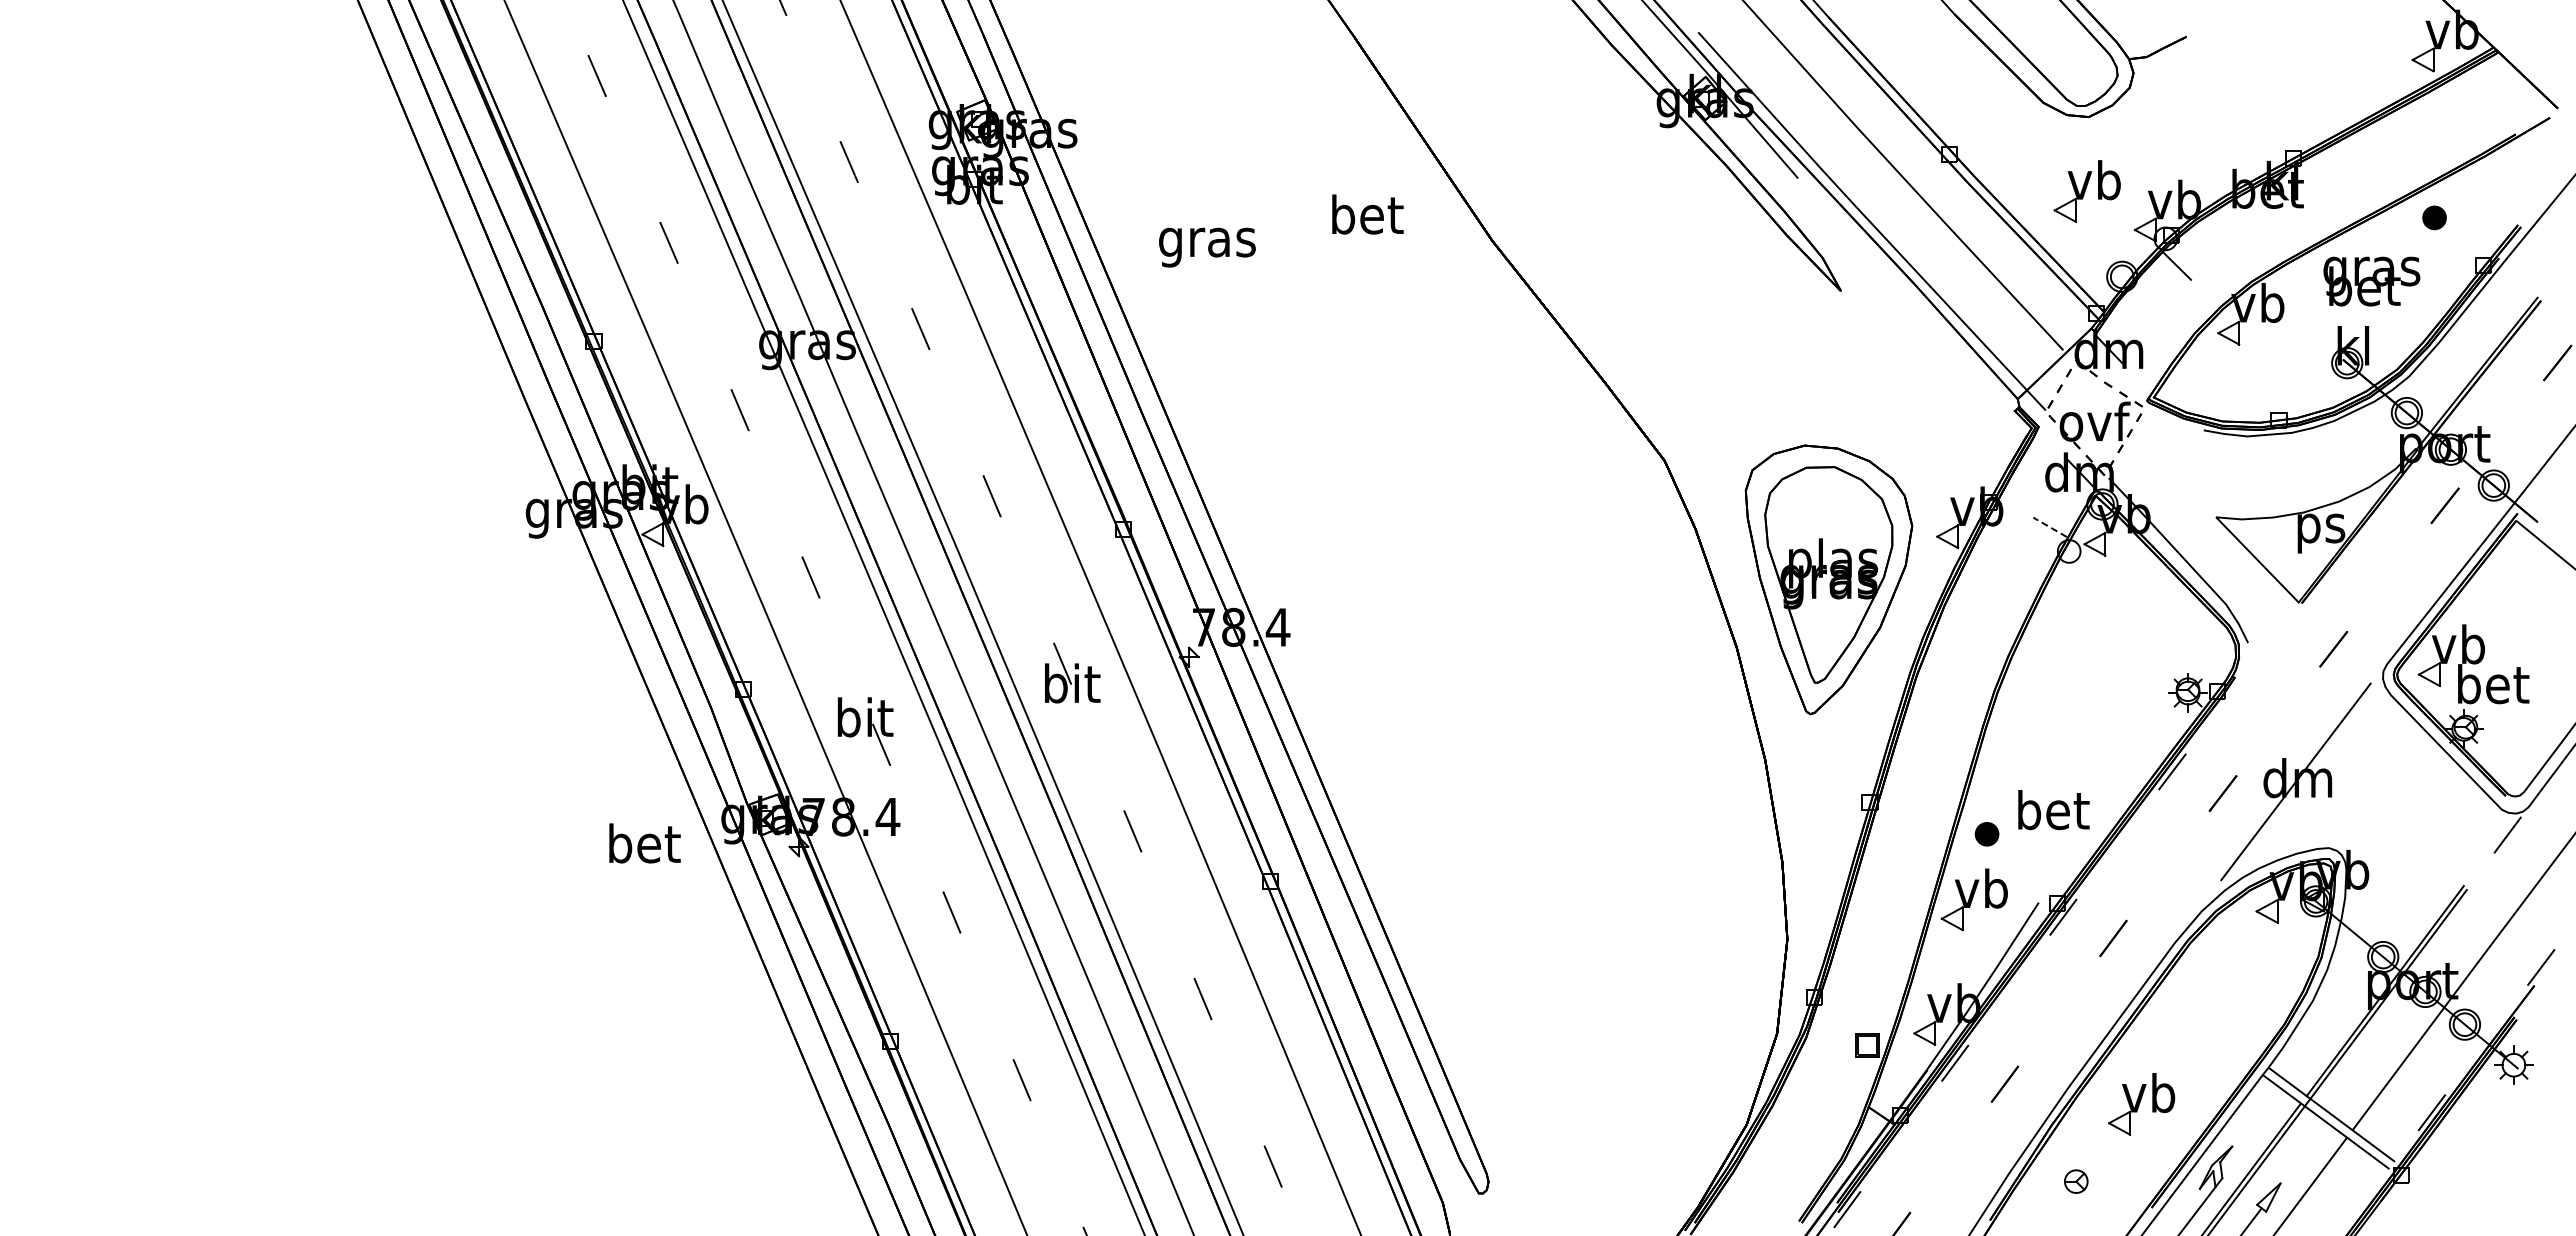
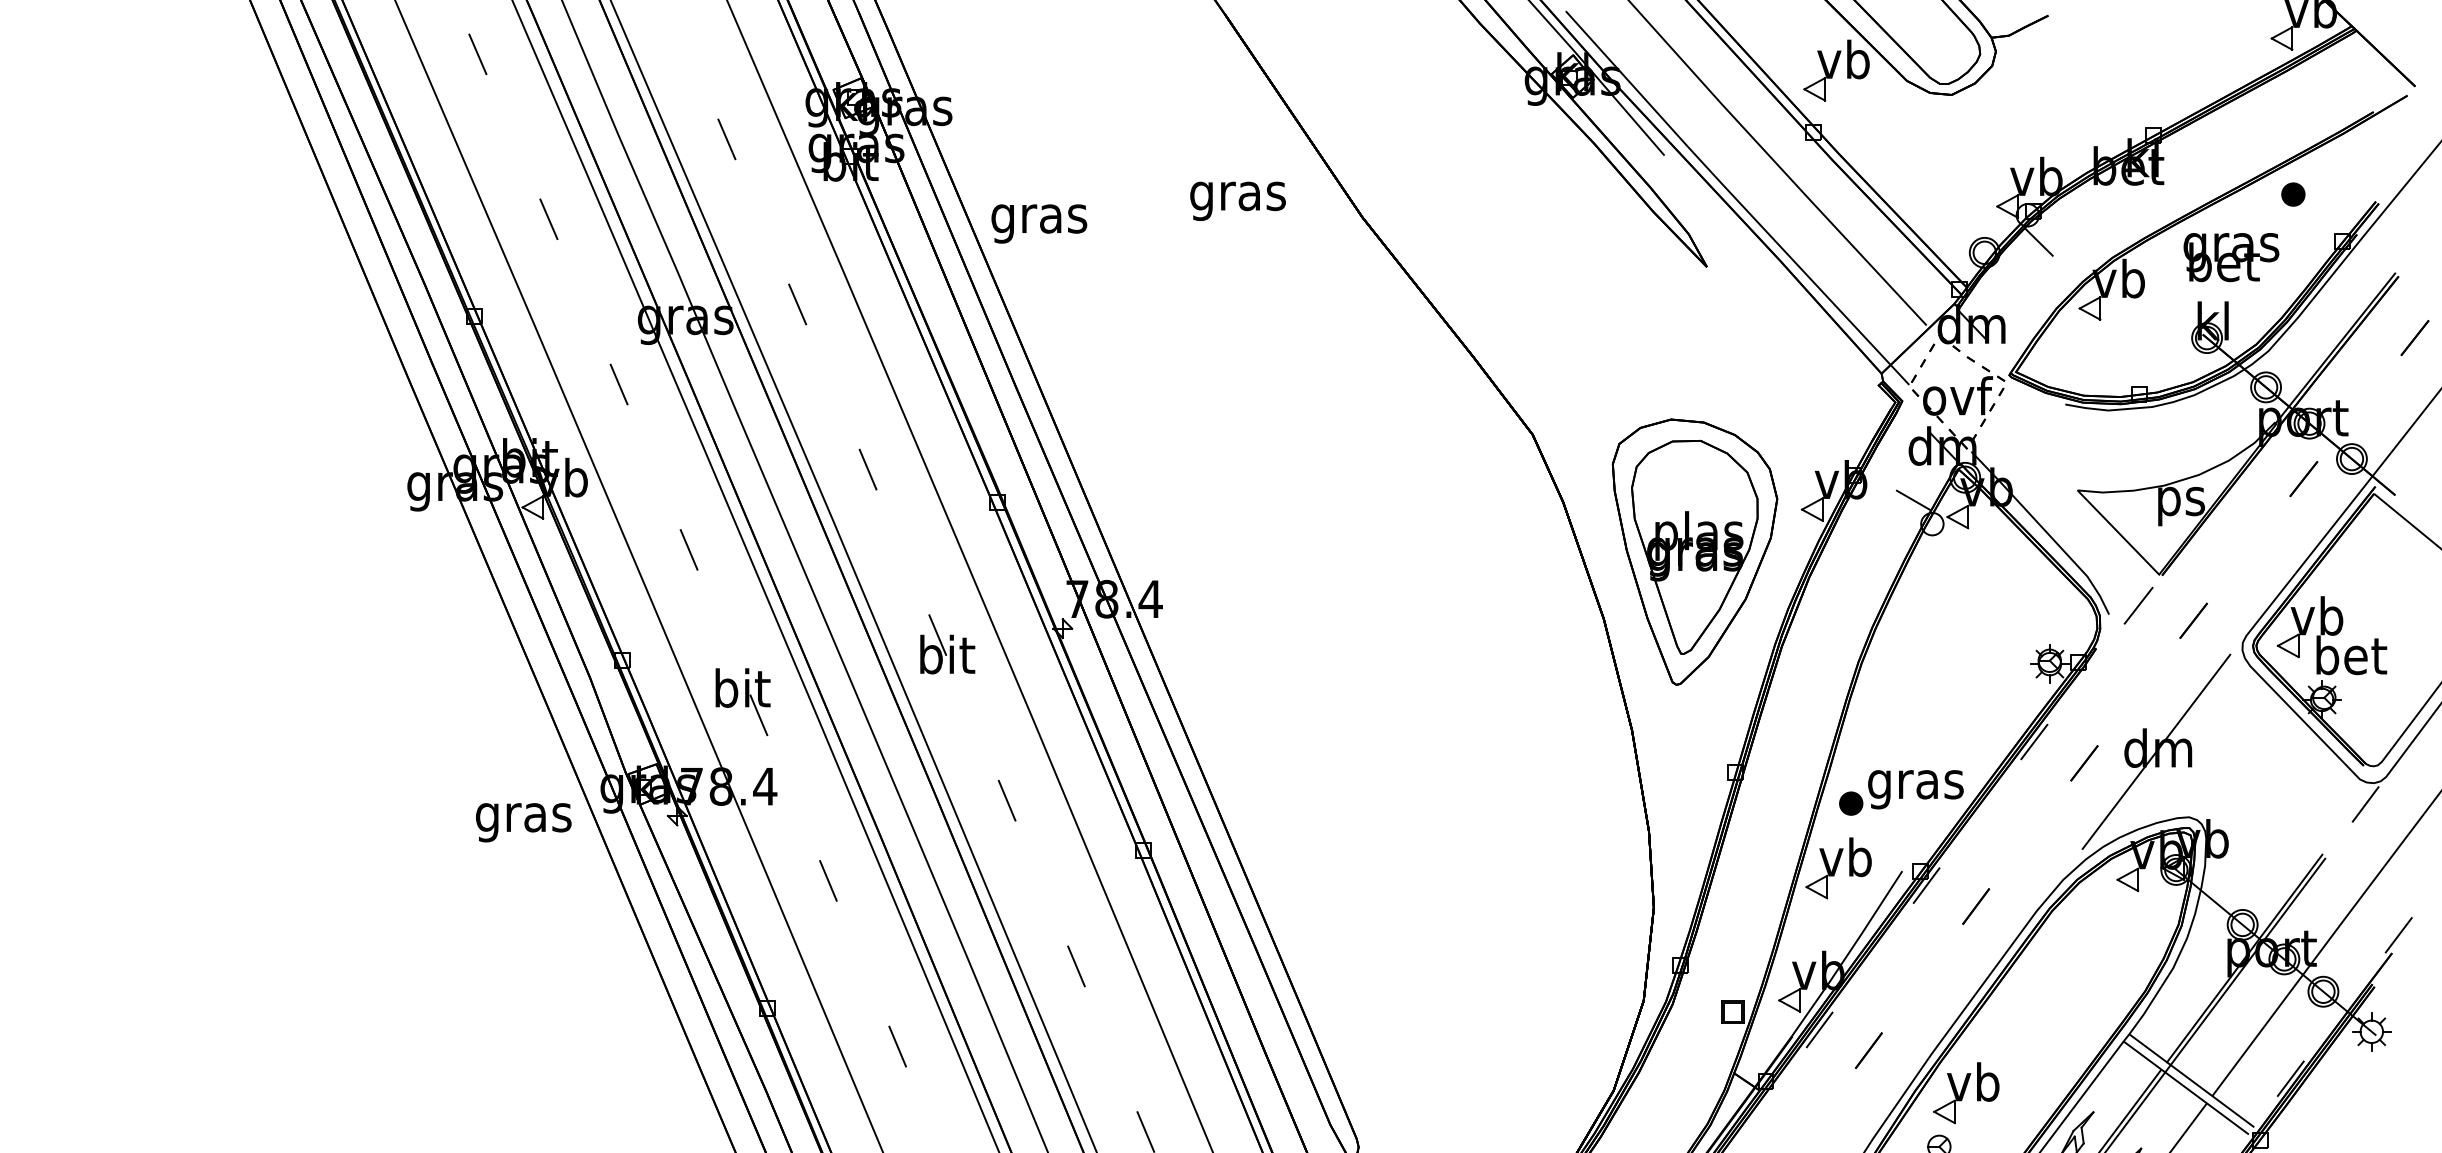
part: (2086, 191) -> (1835, 70), moved
text: (1366, 219) -> (1238, 196), bet -> gras
text: (1207, 247) -> (1039, 223), moved
line: (2049, 527) -> (1912, 500), dashed -> solid
line: (2277, 633) -> (2138, 605), added
text: (2052, 815) -> (1915, 785), bet -> gras
text: (643, 848) -> (523, 817), bet -> gras
part: (2141, 1104) -> (1966, 1093), moved

